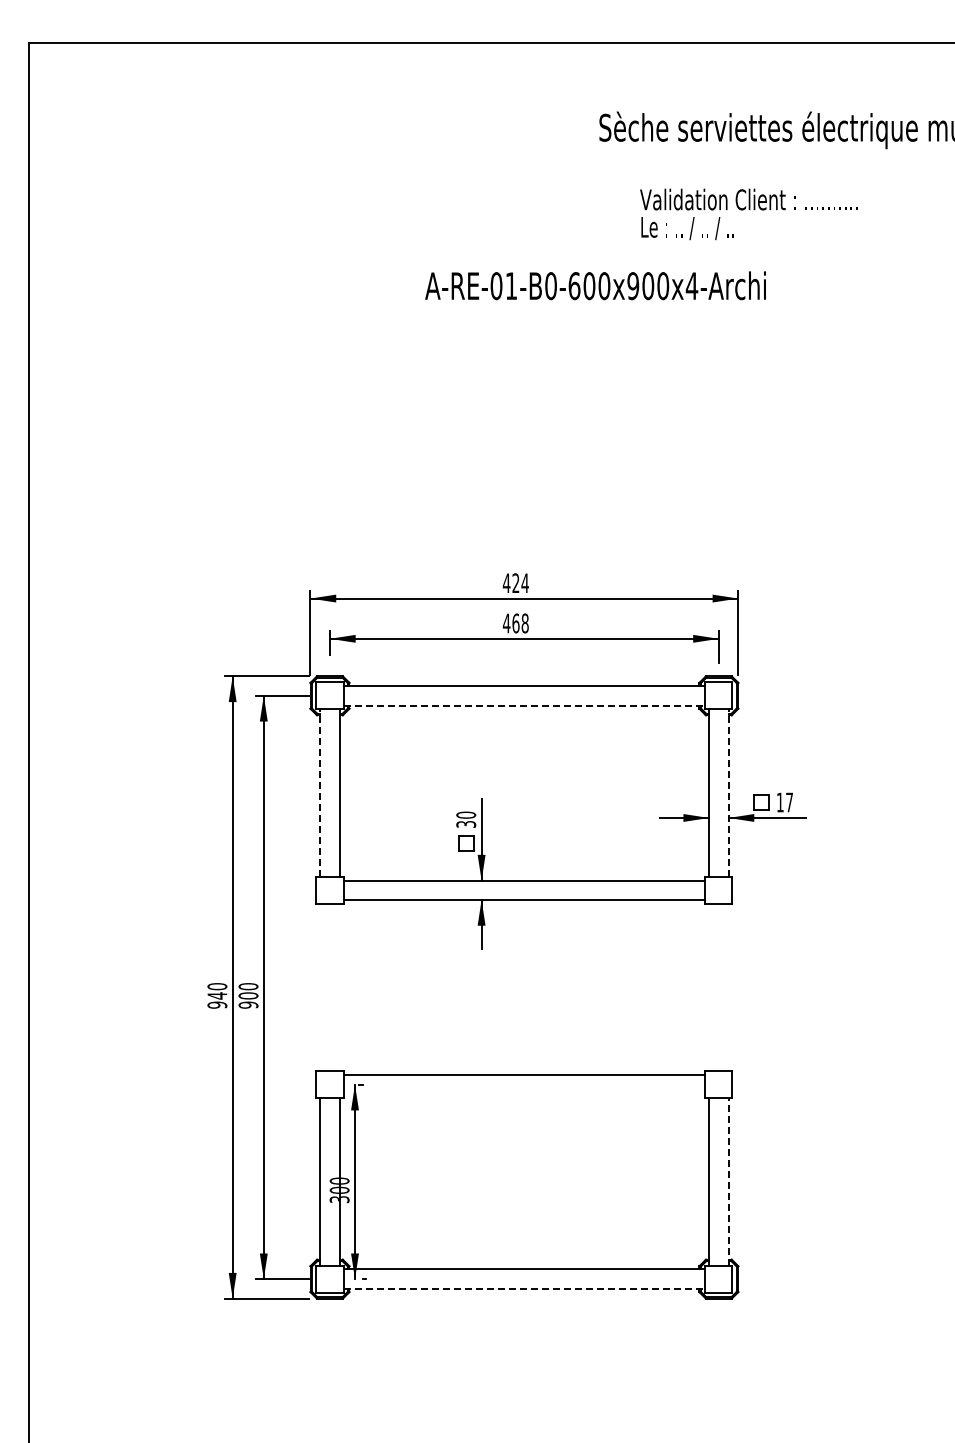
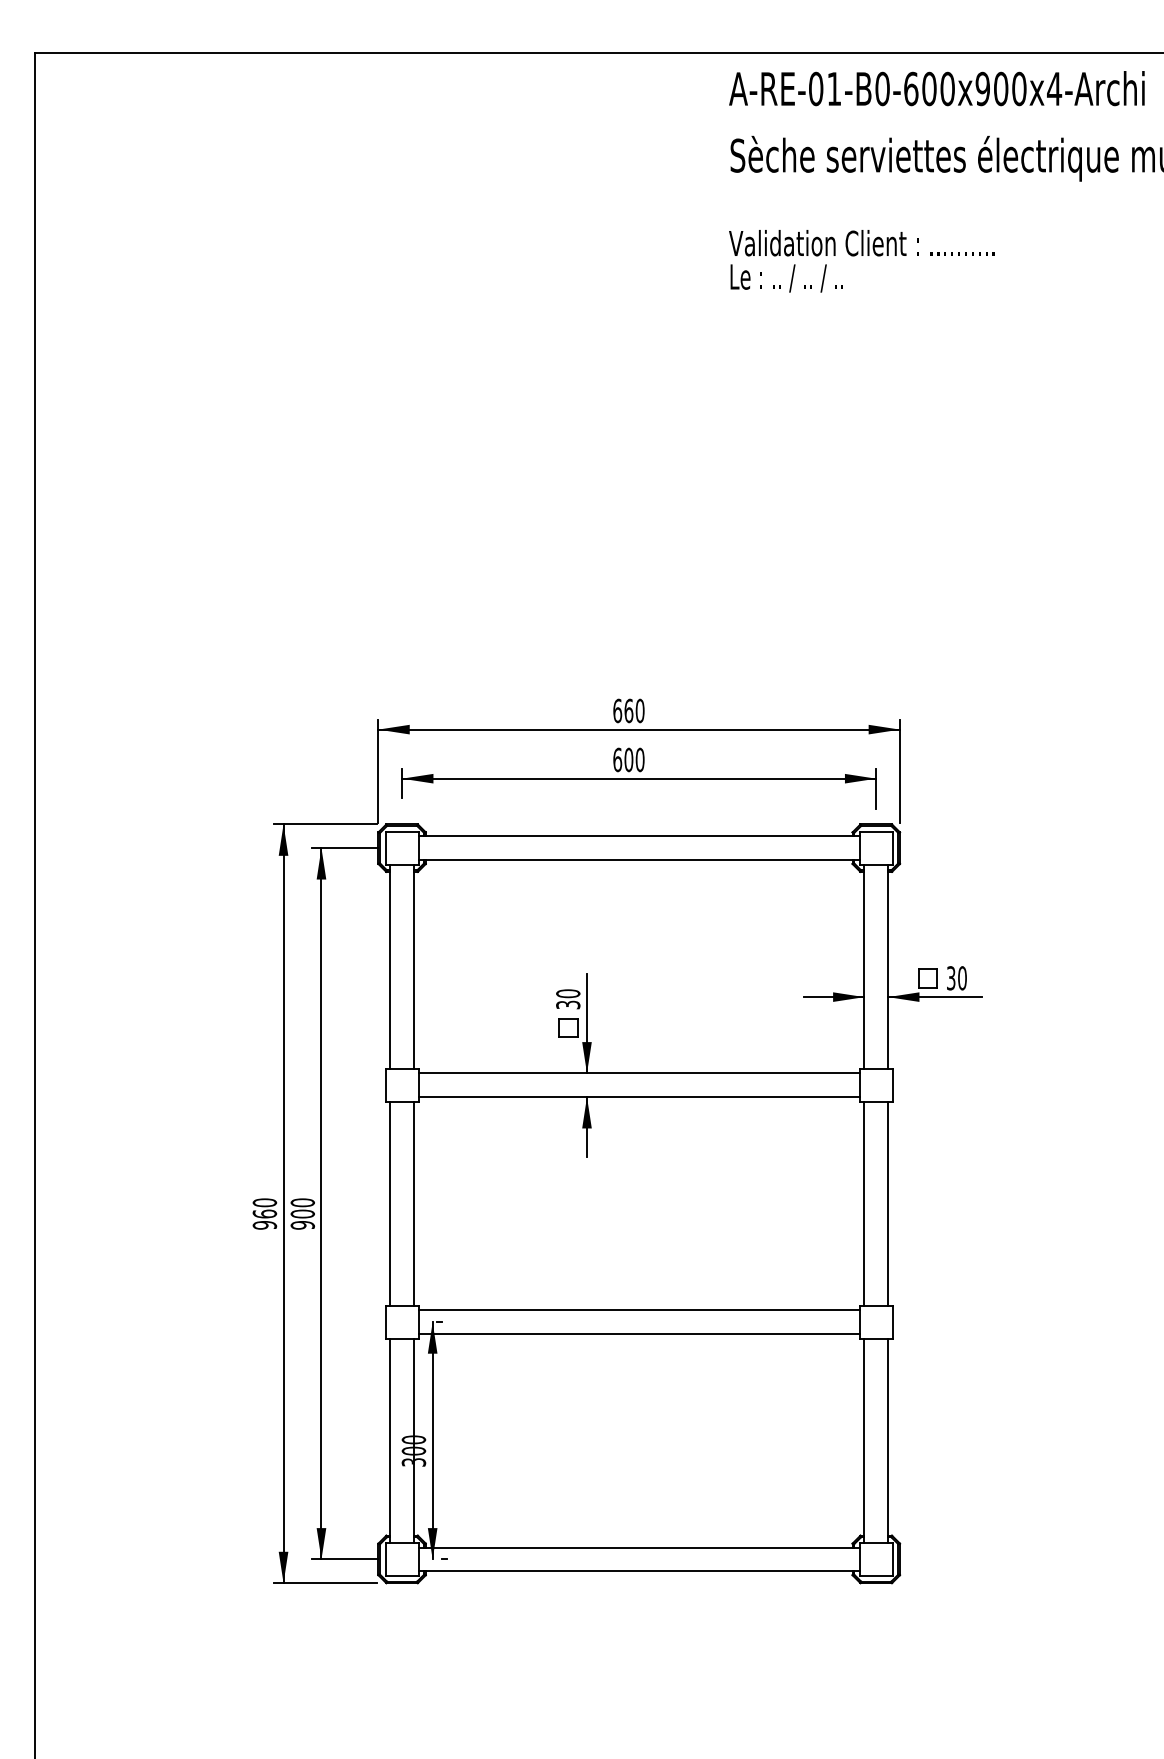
text: (748, 214) -> (861, 261), moved
text: (595, 285) -> (936, 88), moved
text: (515, 583) -> (628, 711), 424 -> 660
text: (515, 623) -> (628, 760), 468 -> 600
line: (524, 705) -> (639, 859), dashed -> solid
line: (320, 793) -> (390, 967), dashed -> solid
line: (728, 793) -> (888, 967), dashed -> solid
text: (784, 802) -> (956, 978), 17 -> 30
line: (320, 987) -> (390, 1203), added
line: (339, 987) -> (413, 1203), added
line: (709, 987) -> (864, 1203), added
line: (728, 987) -> (888, 1203), added
text: (217, 995) -> (265, 1213), 940 -> 960
line: (524, 1094) -> (639, 1334), added
line: (728, 1181) -> (888, 1440), dashed -> solid
line: (524, 1288) -> (639, 1570), dashed -> solid

